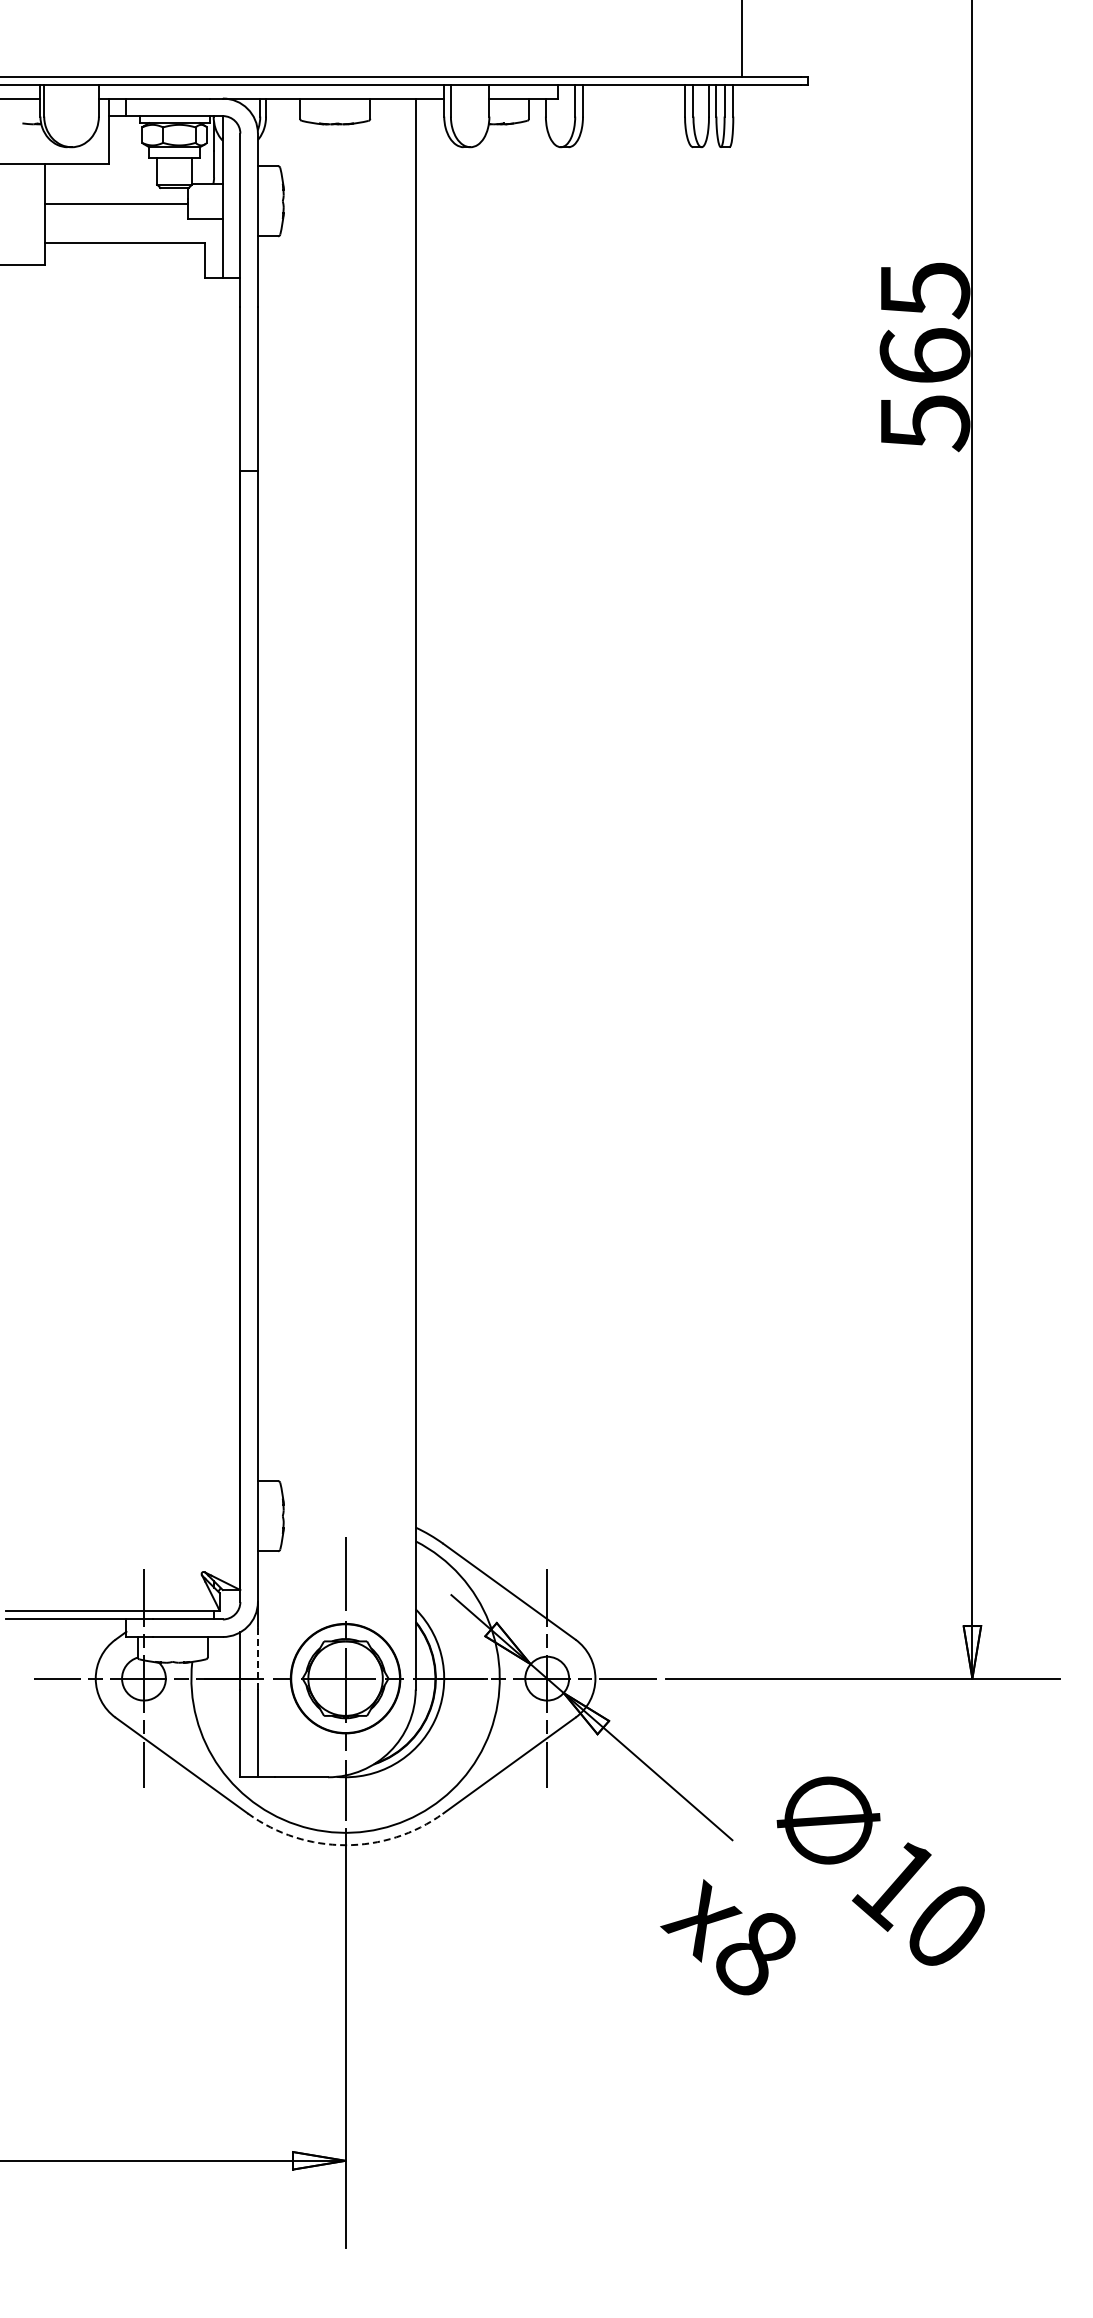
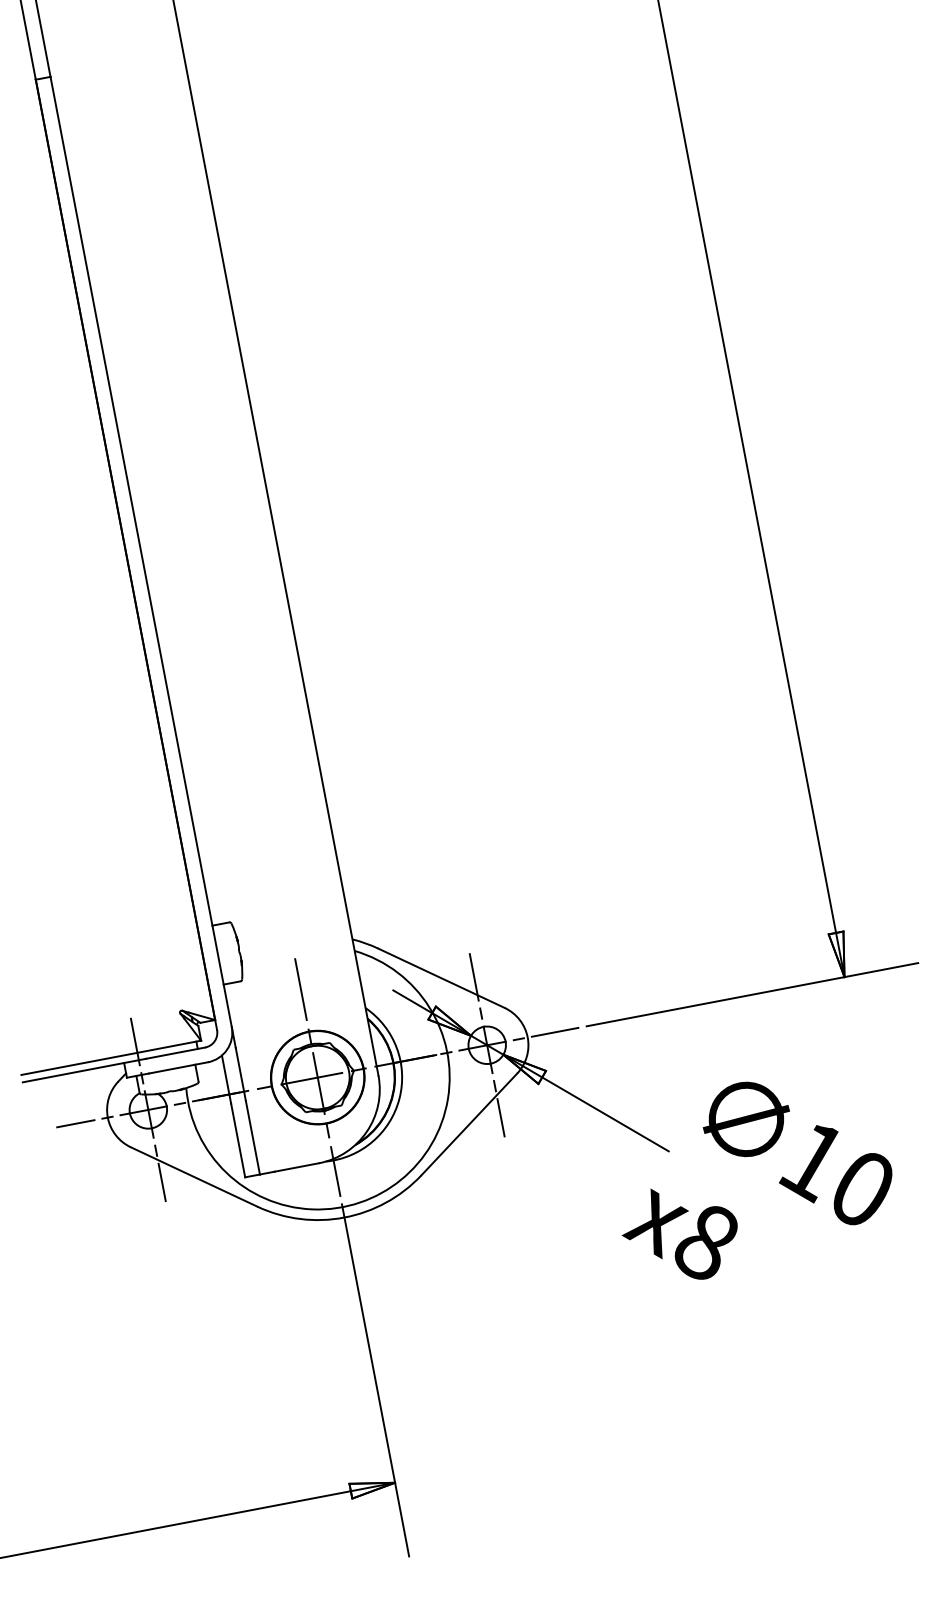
line: (257, 1657) -> (240, 1073), dashed -> solid
arc: (345, 1845) -> (344, 1217), dashed -> solid

